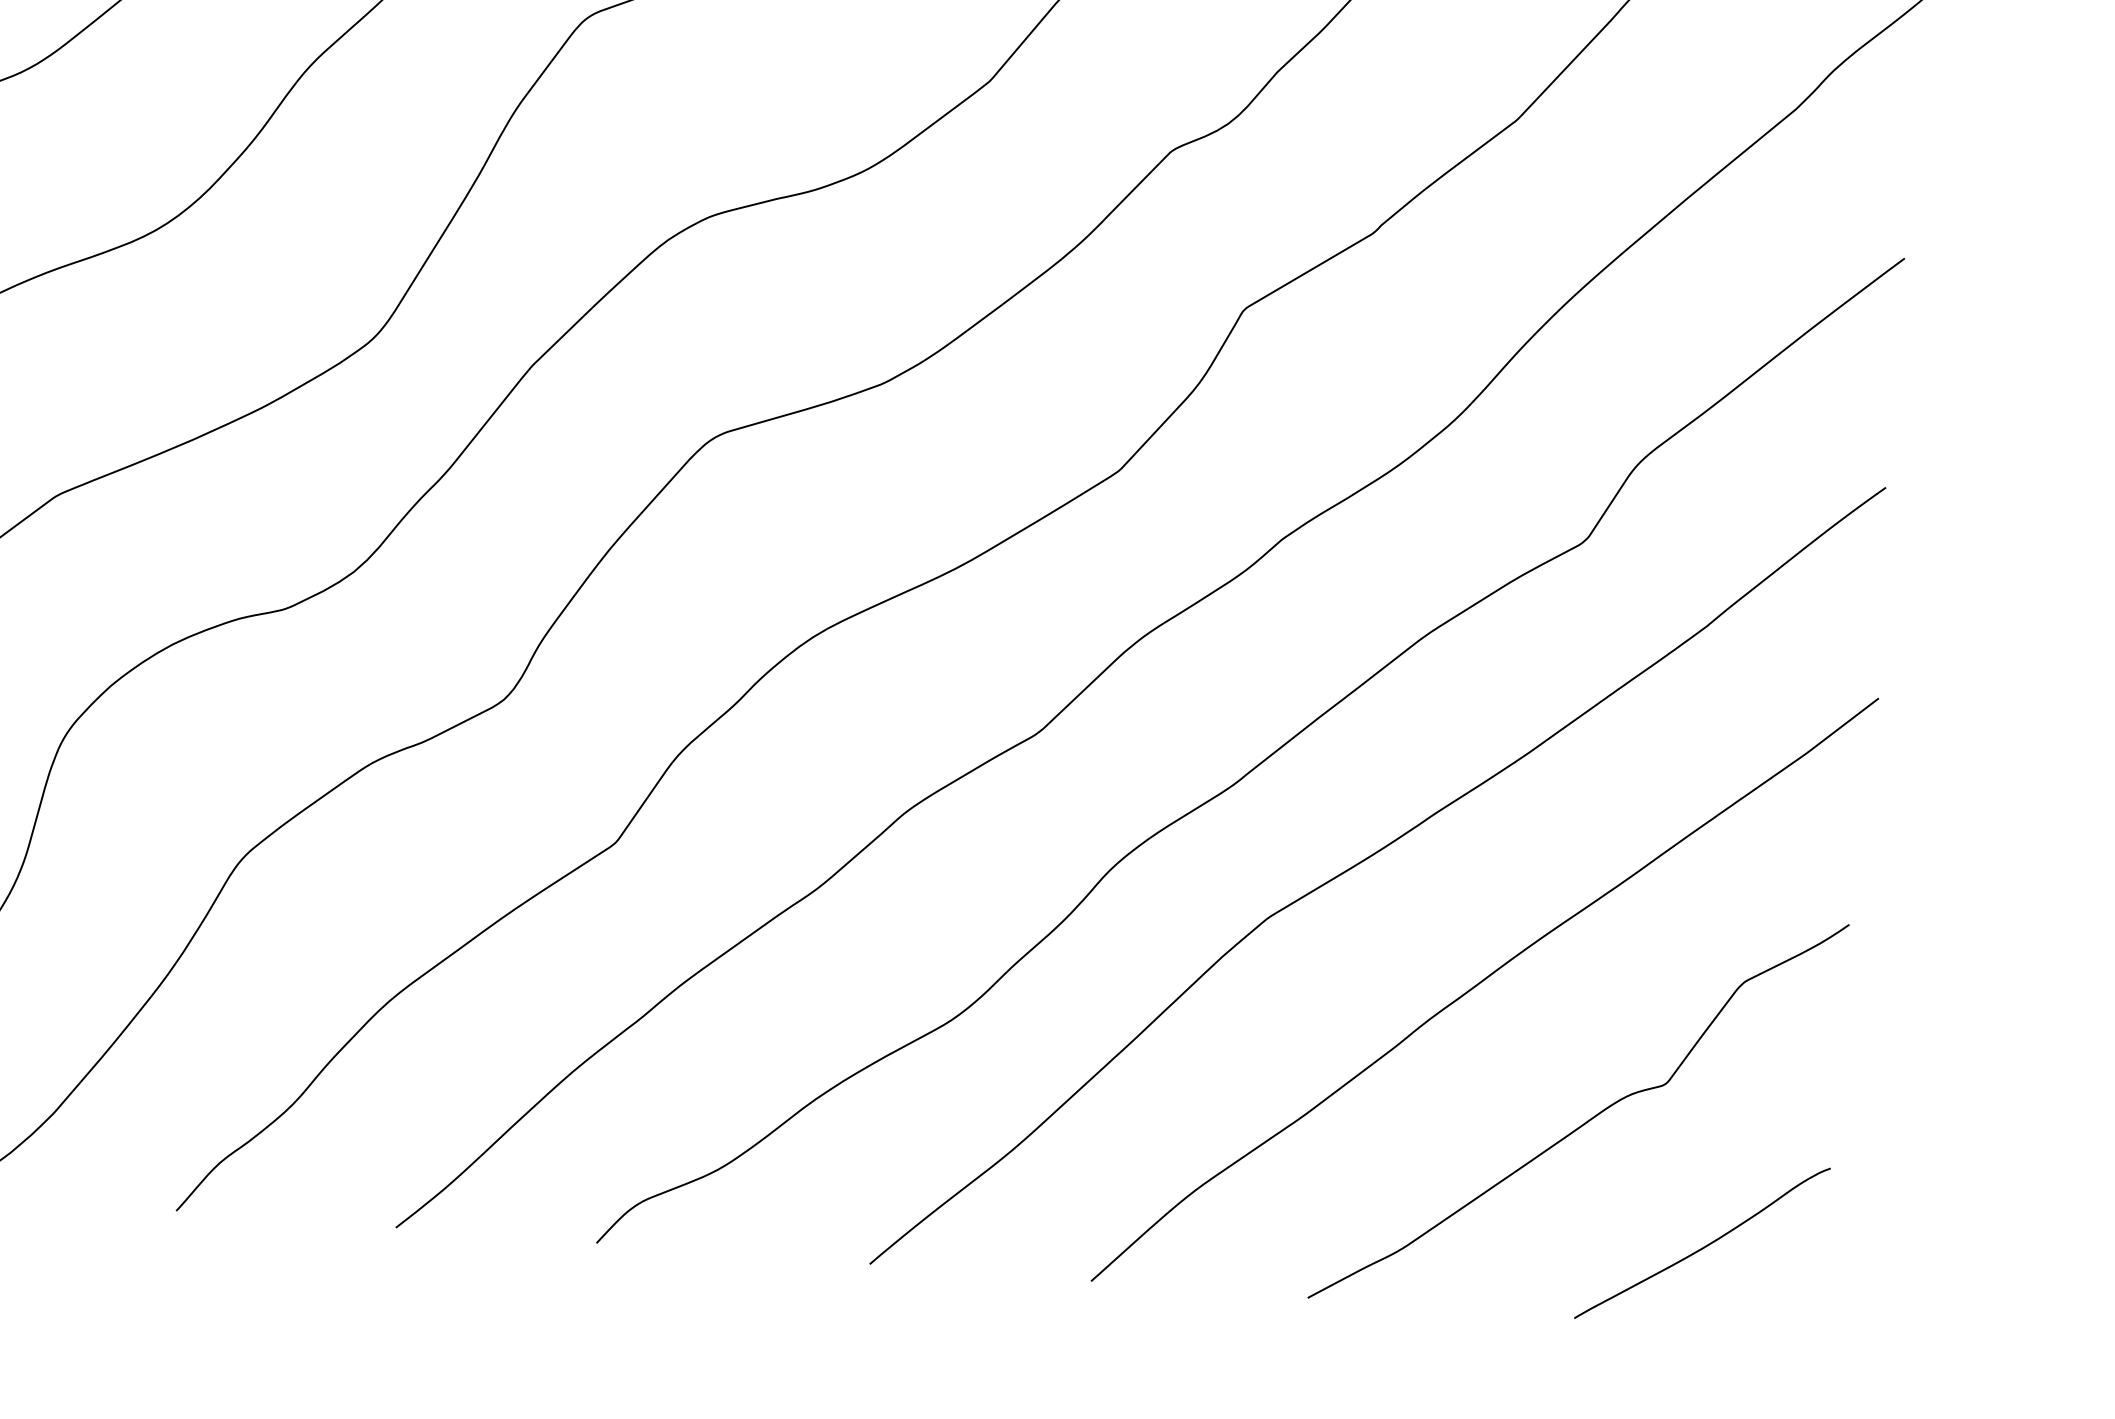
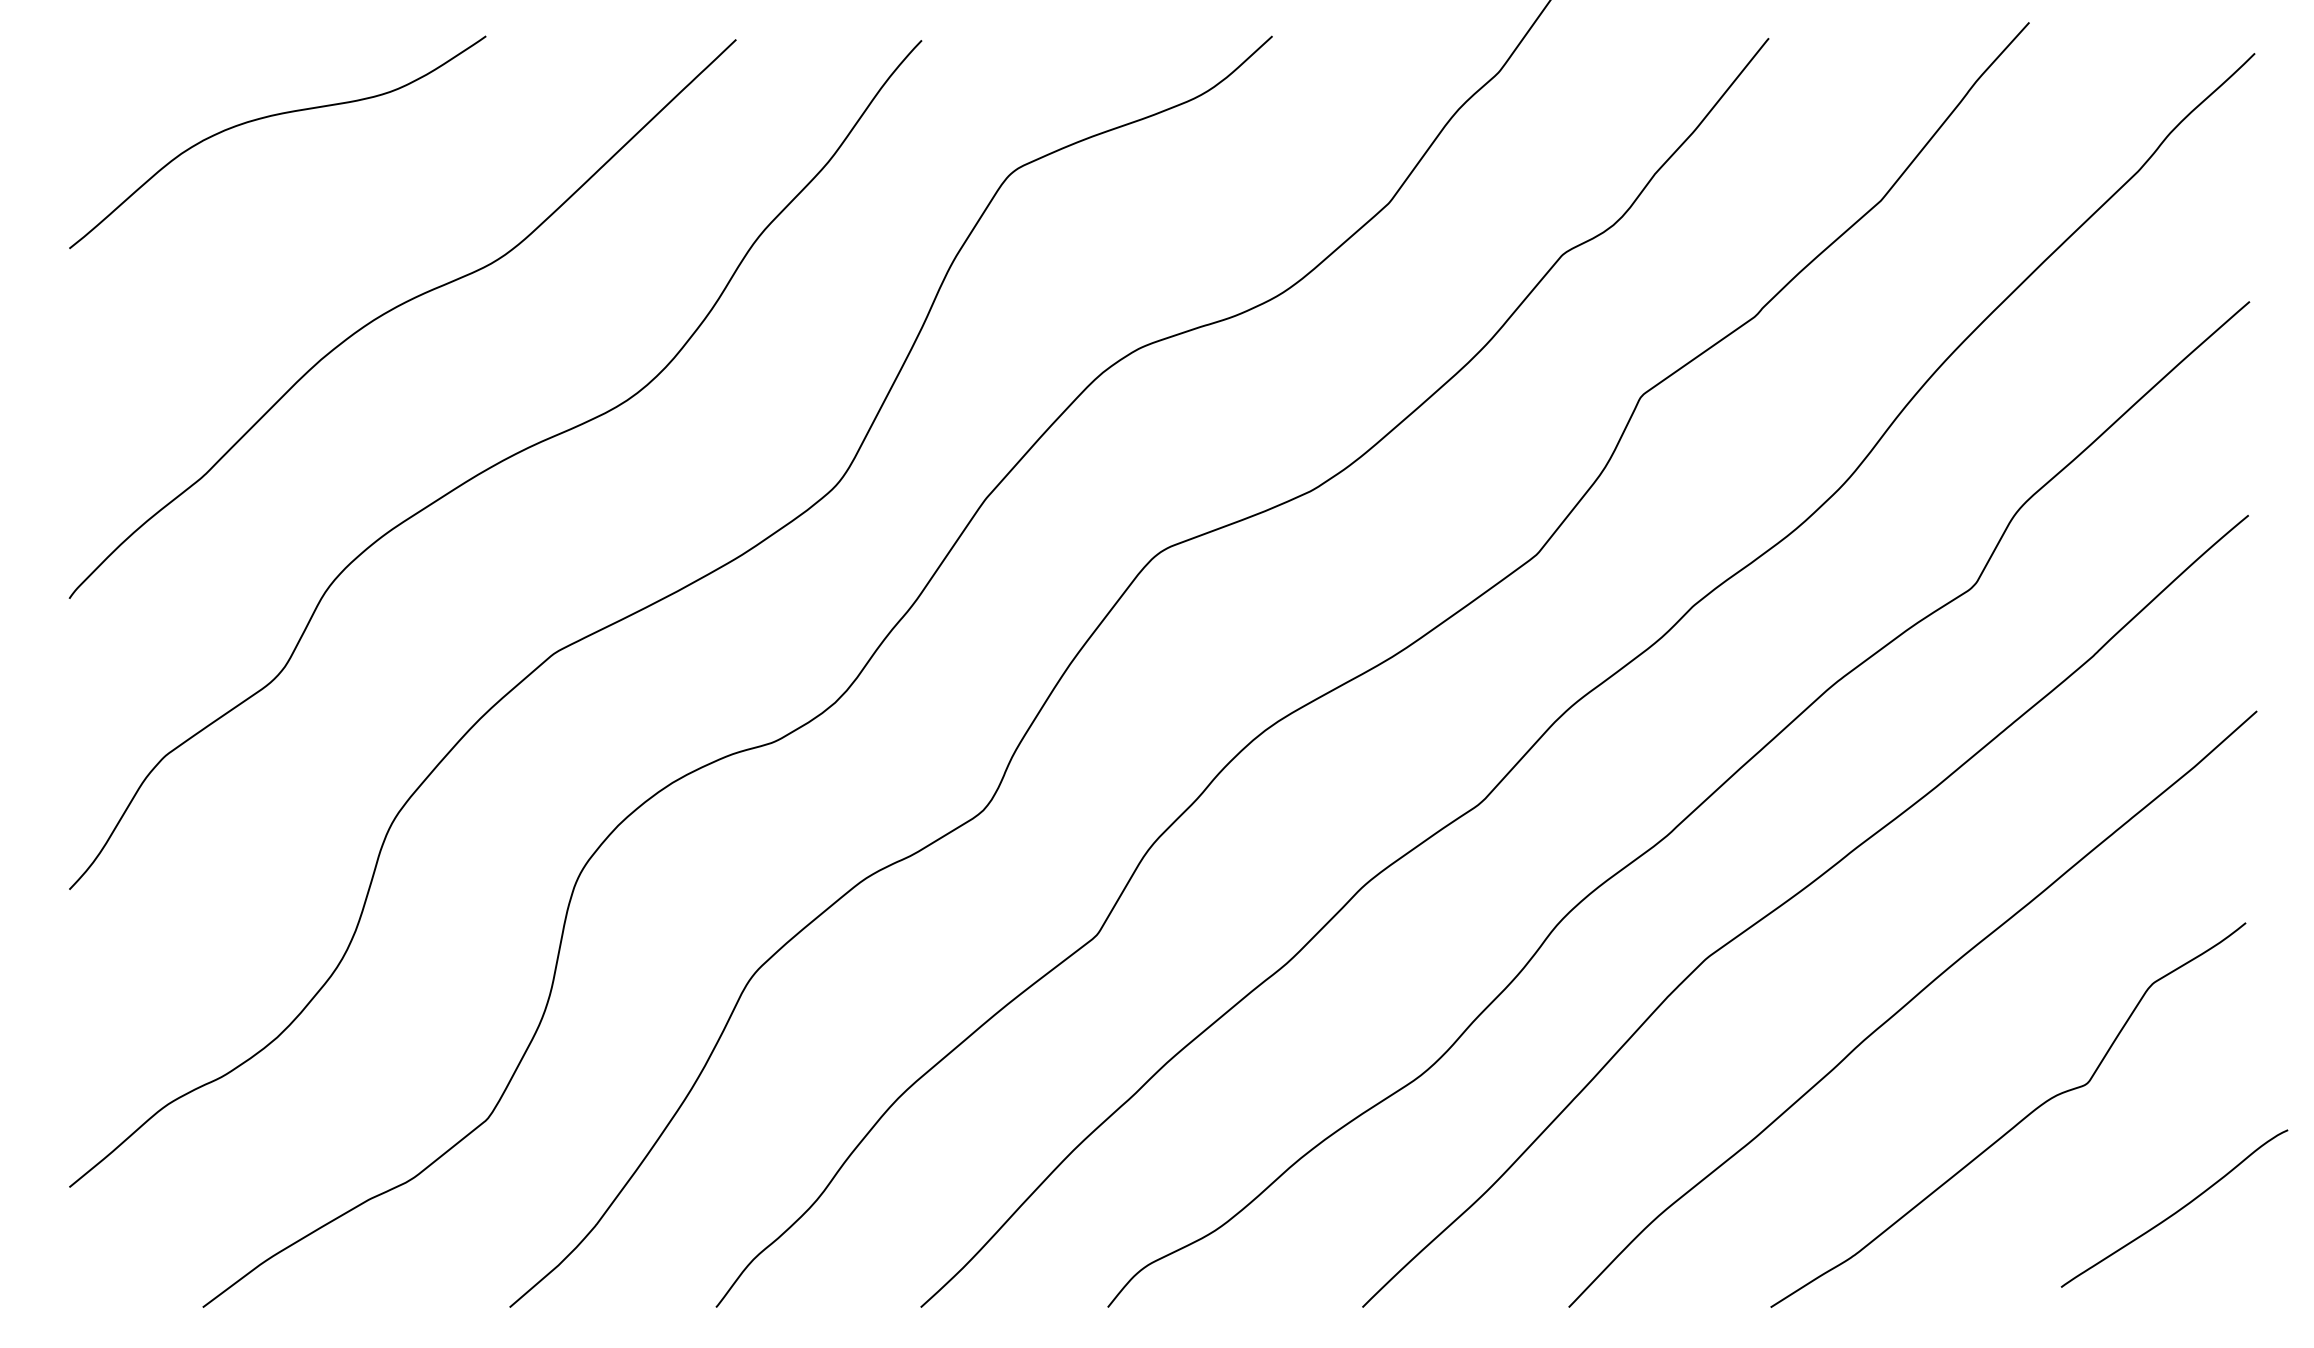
curve: (1703, 1246) -> (2175, 1211), moved

